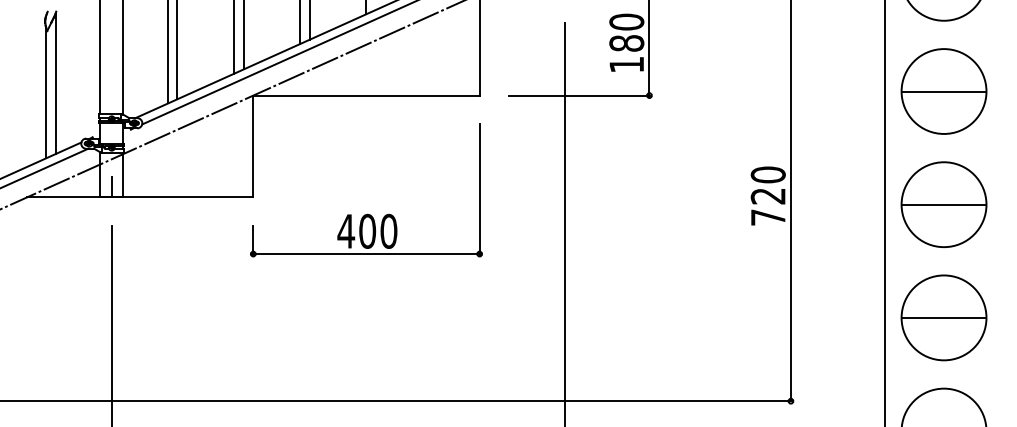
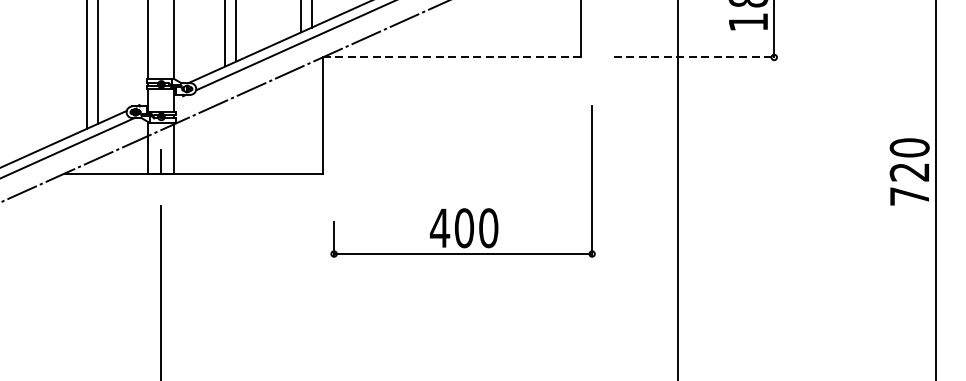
line: (366, 95) -> (451, 57), solid -> dashed
line: (579, 95) -> (694, 57), solid -> dashed
part: (367, 213) -> (464, 207), moved

